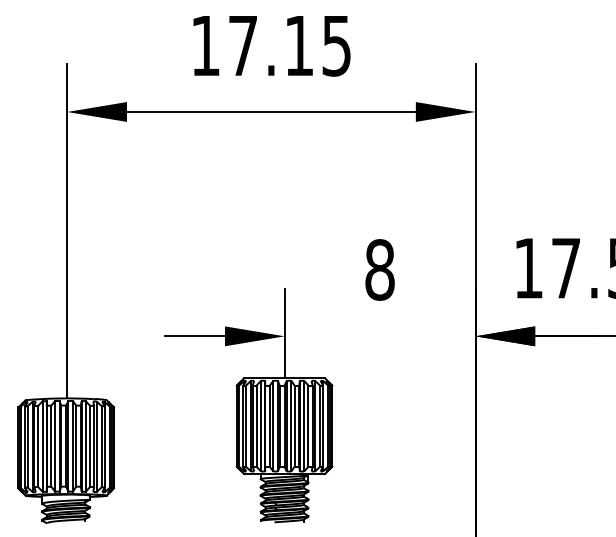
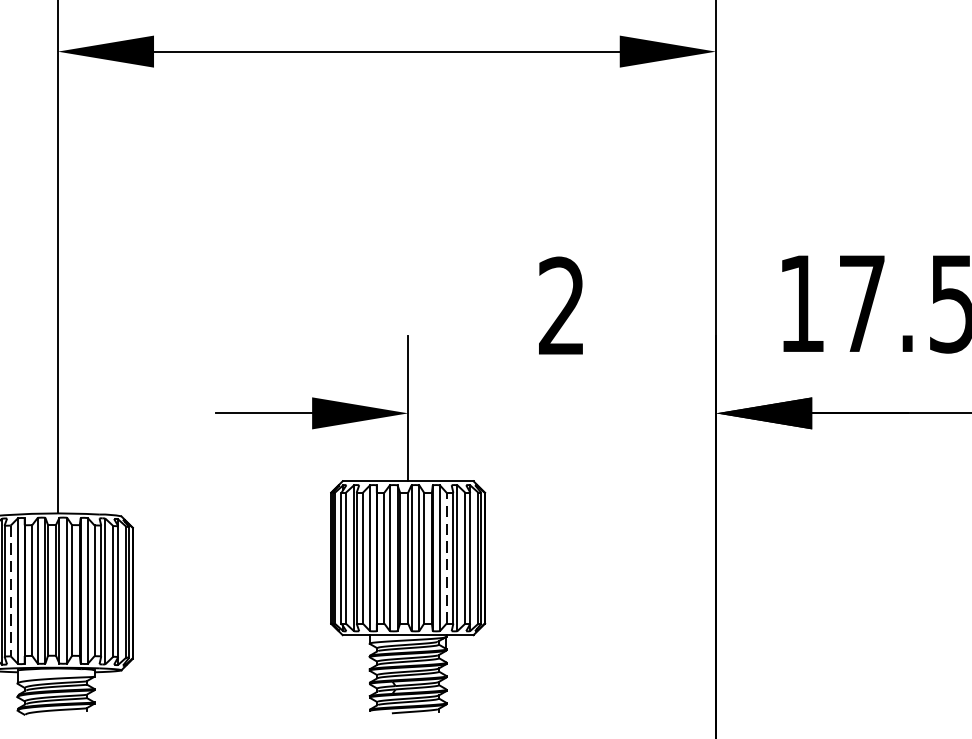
text: (379, 269) -> (561, 305), 8 -> 2
line: (308, 426) -> (446, 558), solid -> dashed
line: (38, 446) -> (11, 591), solid -> dashed

